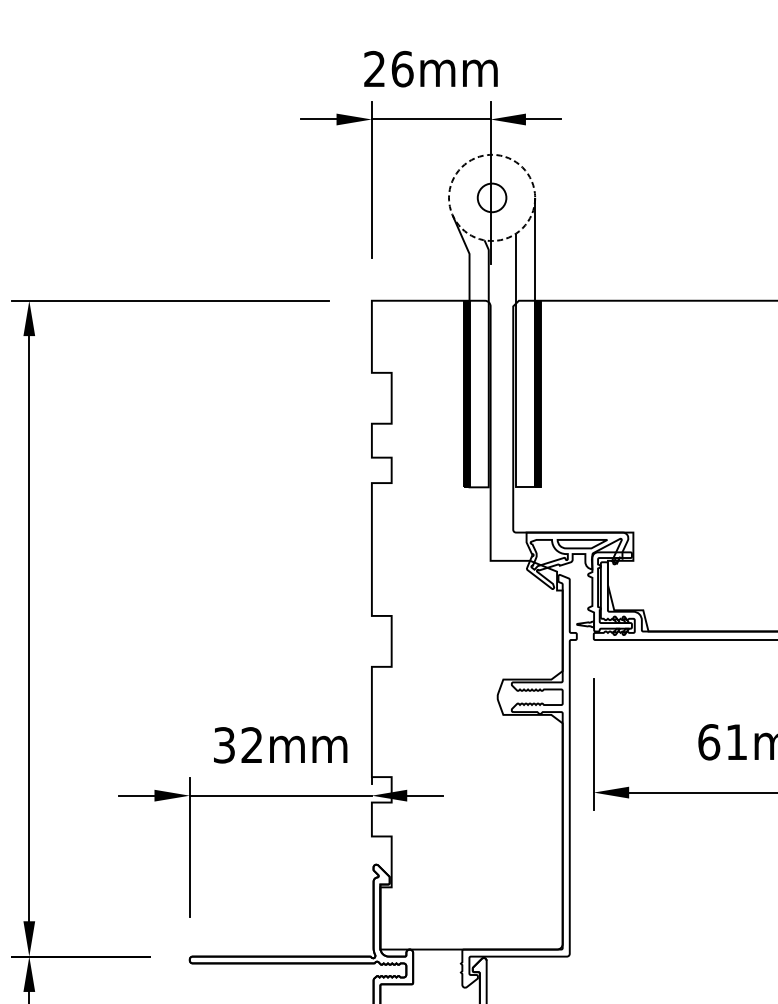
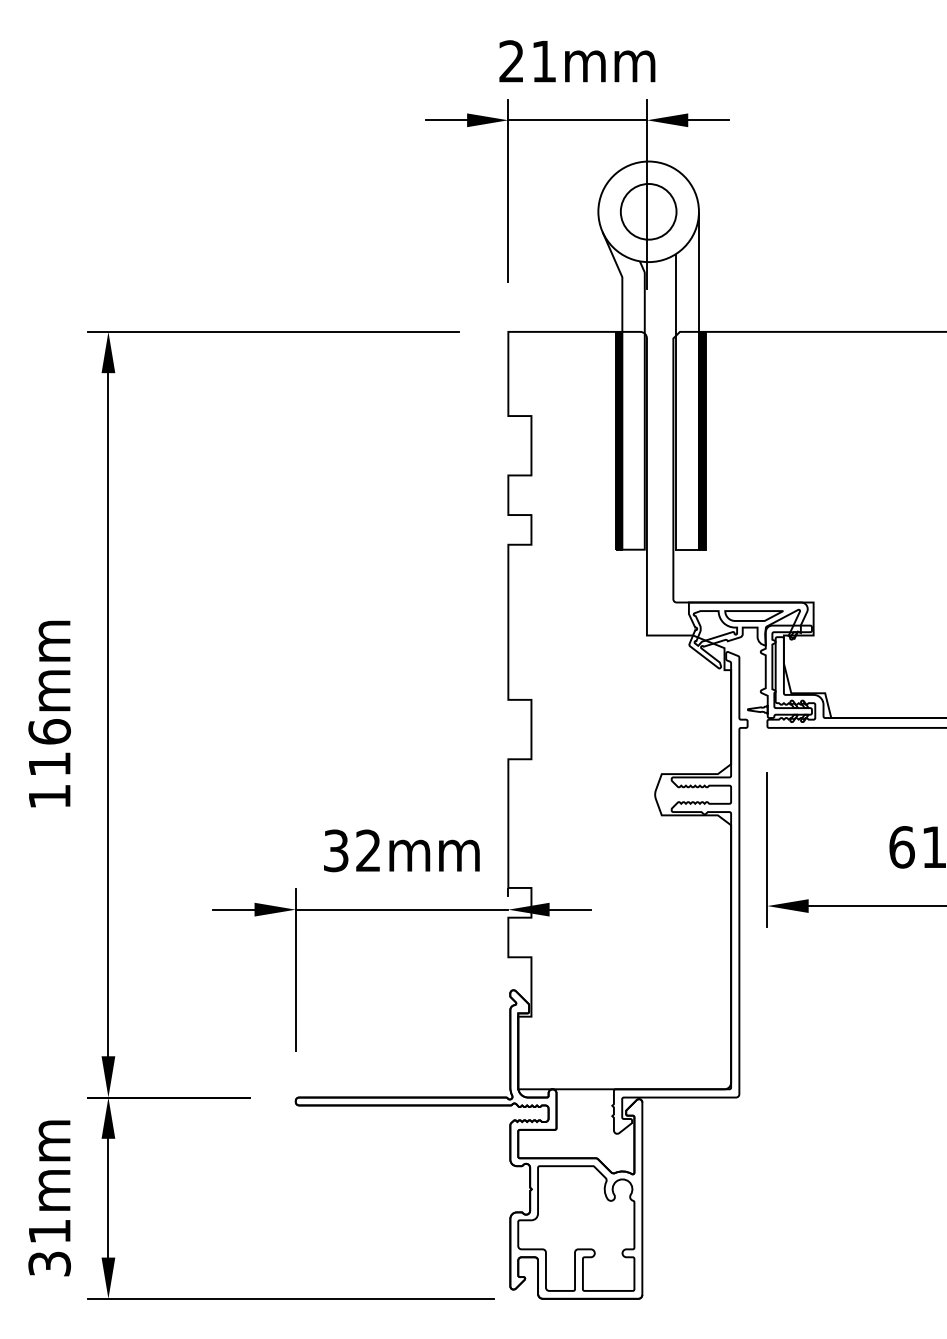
text: (402, 69) -> (544, 61), 26mm -> 21mm
circle: (491, 197) -> (648, 211), dashed -> solid
circle: (491, 197) -> (648, 211), size x1.67

